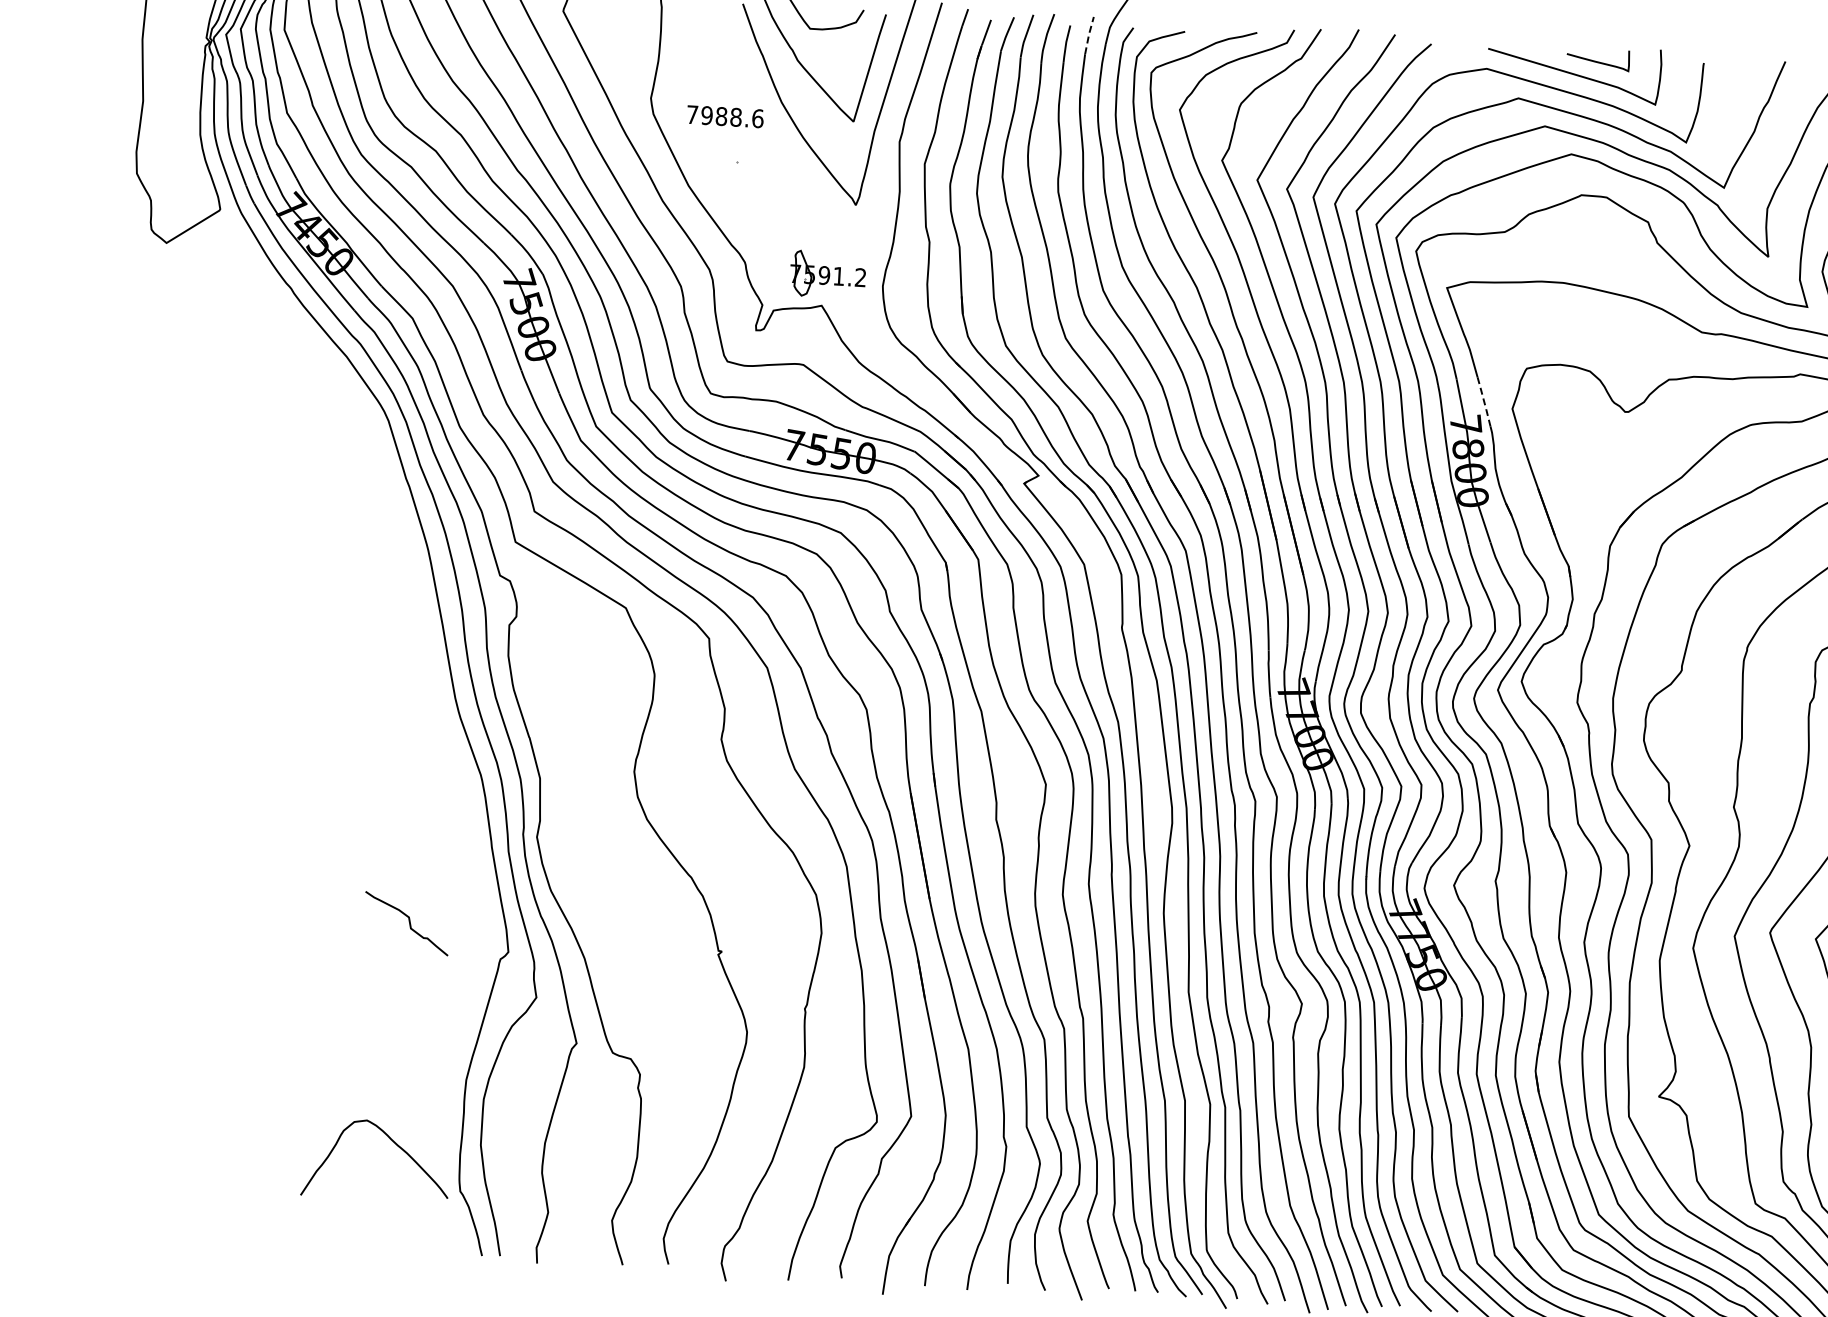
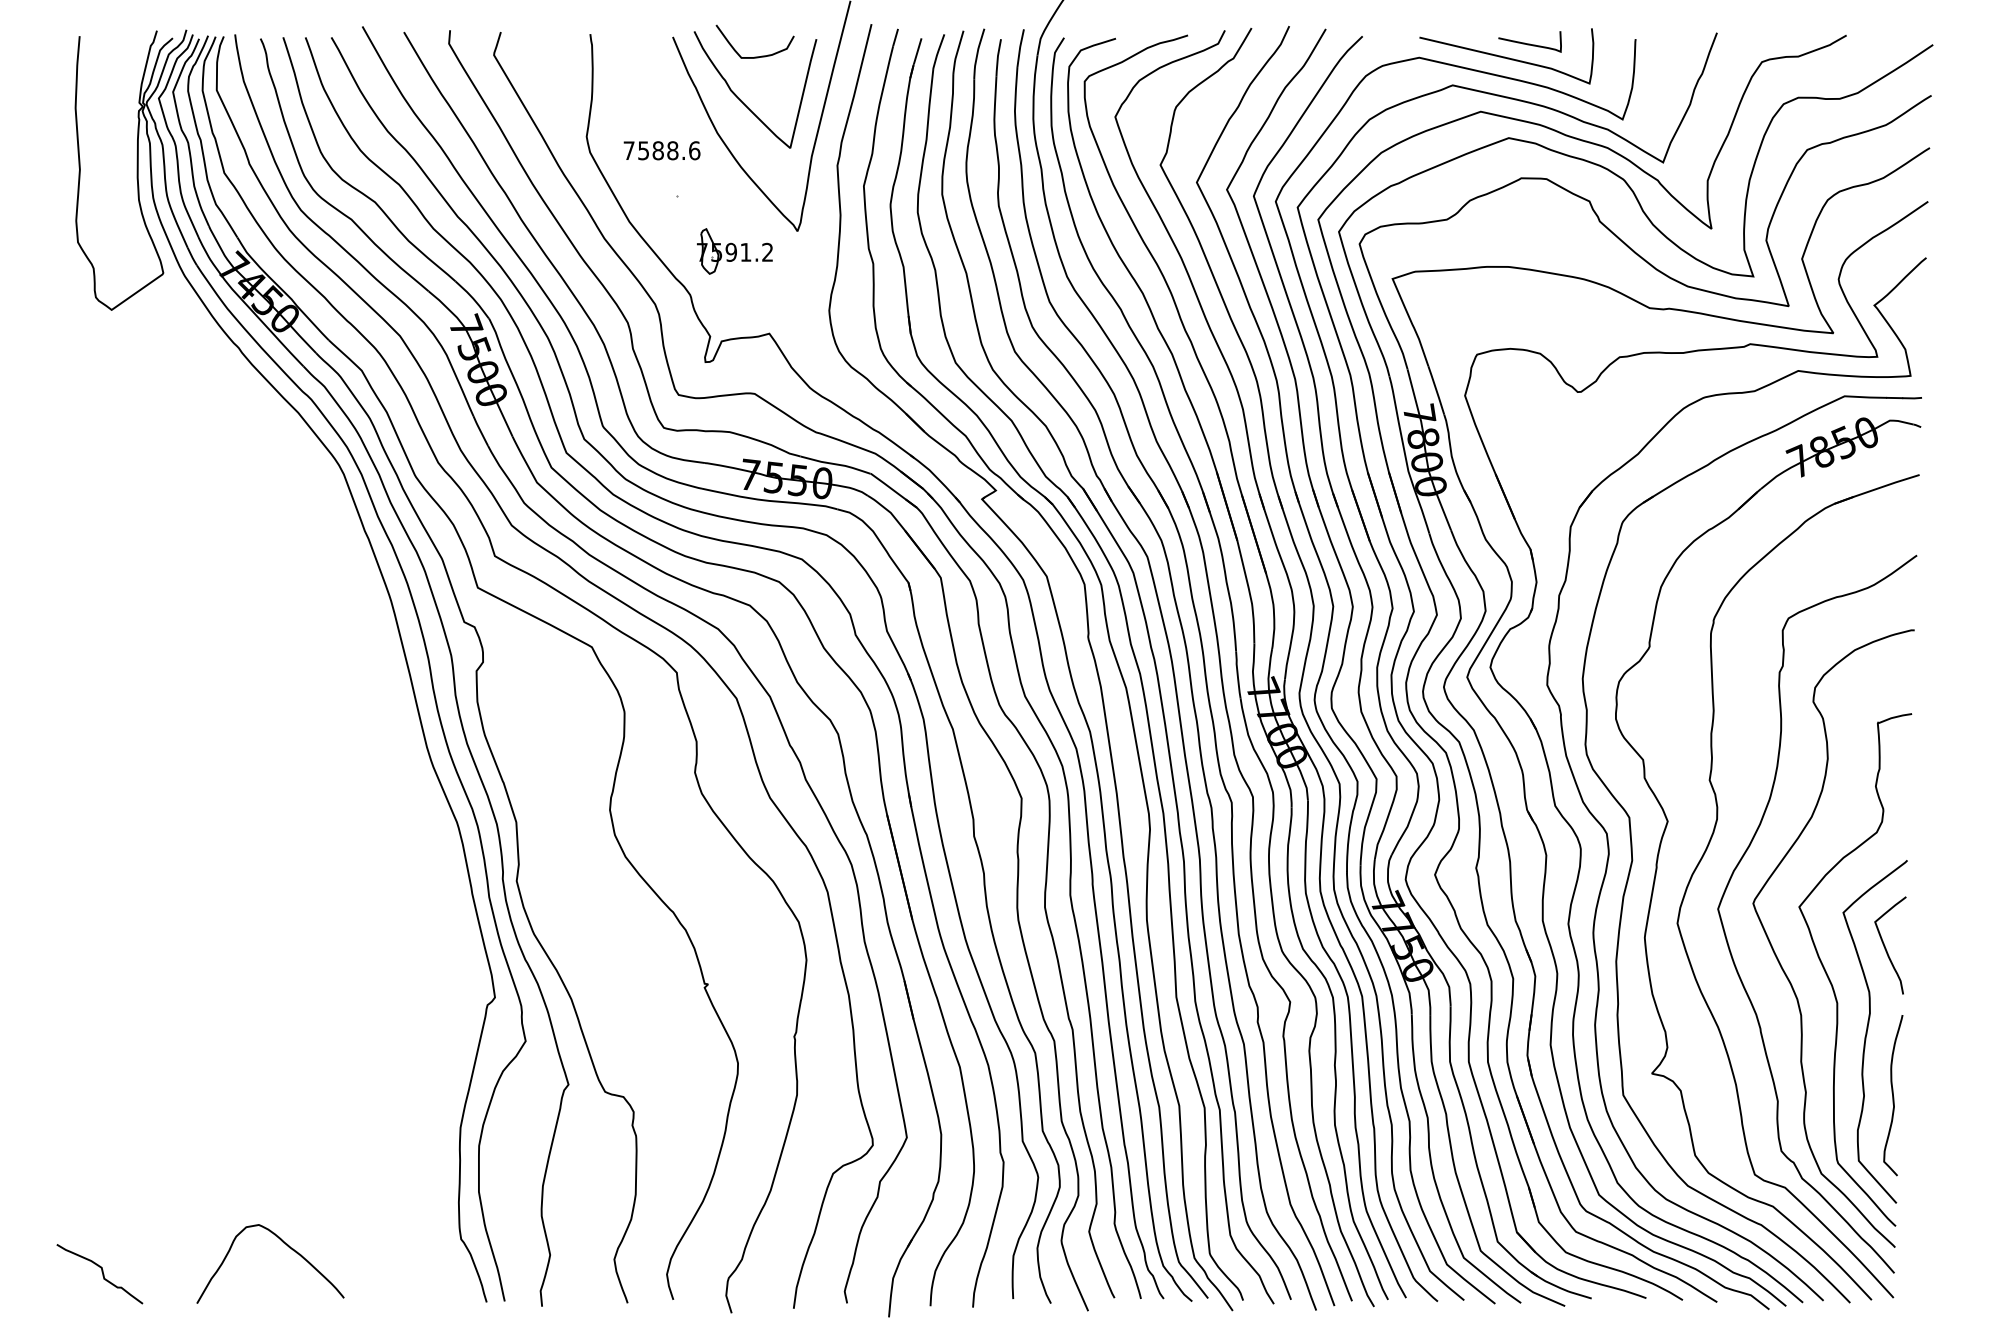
line: (1089, 34) -> (1020, 47), dashed -> solid
text: (706, 115) -> (643, 150), 7988.6 -> 7588.6
part: (827, 274) -> (734, 251), moved
line: (1484, 401) -> (1436, 390), dashed -> solid
curve: (408, 922) -> (101, 1272), moved
curve: (390, 1140) -> (283, 1243), moved

